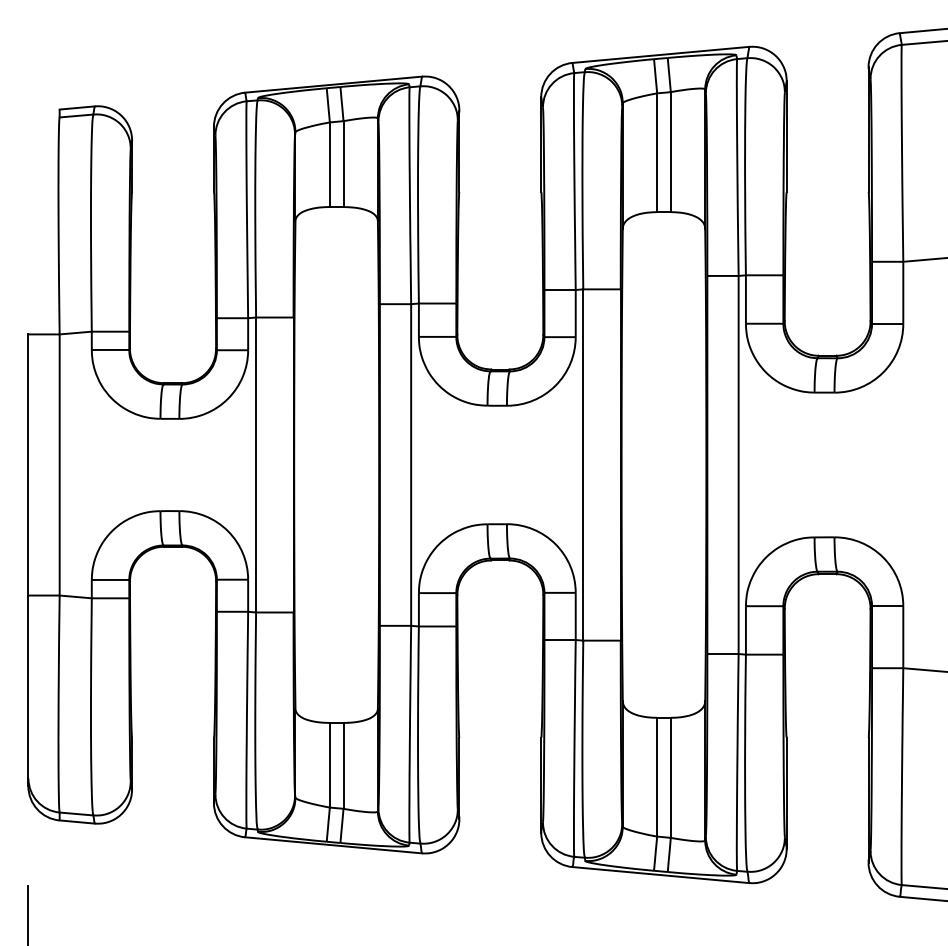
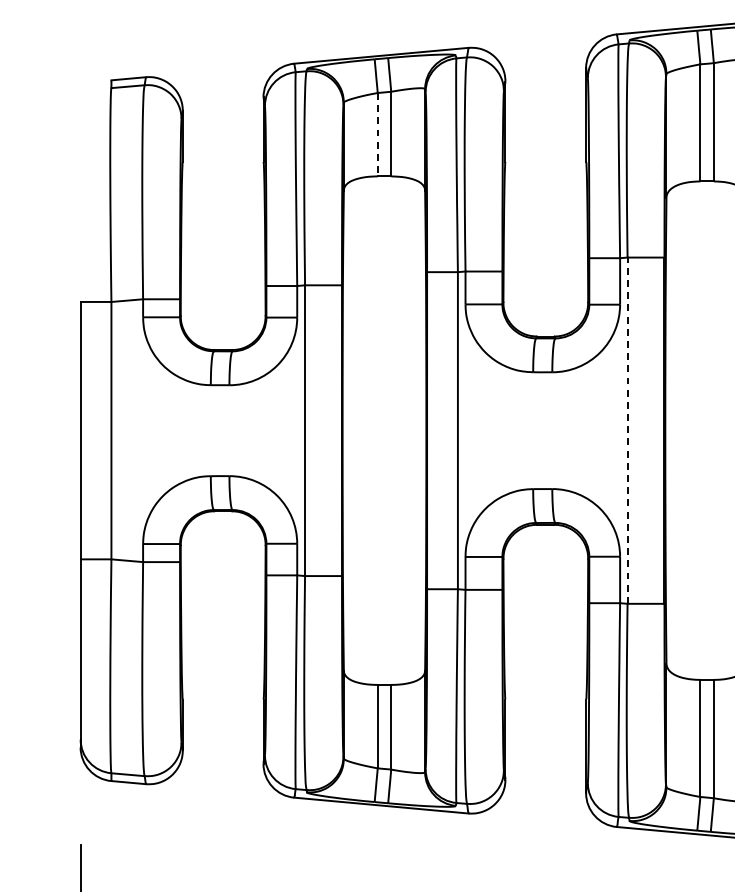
line: (329, 165) -> (377, 135), solid -> dashed
line: (583, 465) -> (627, 431), solid -> dashed

